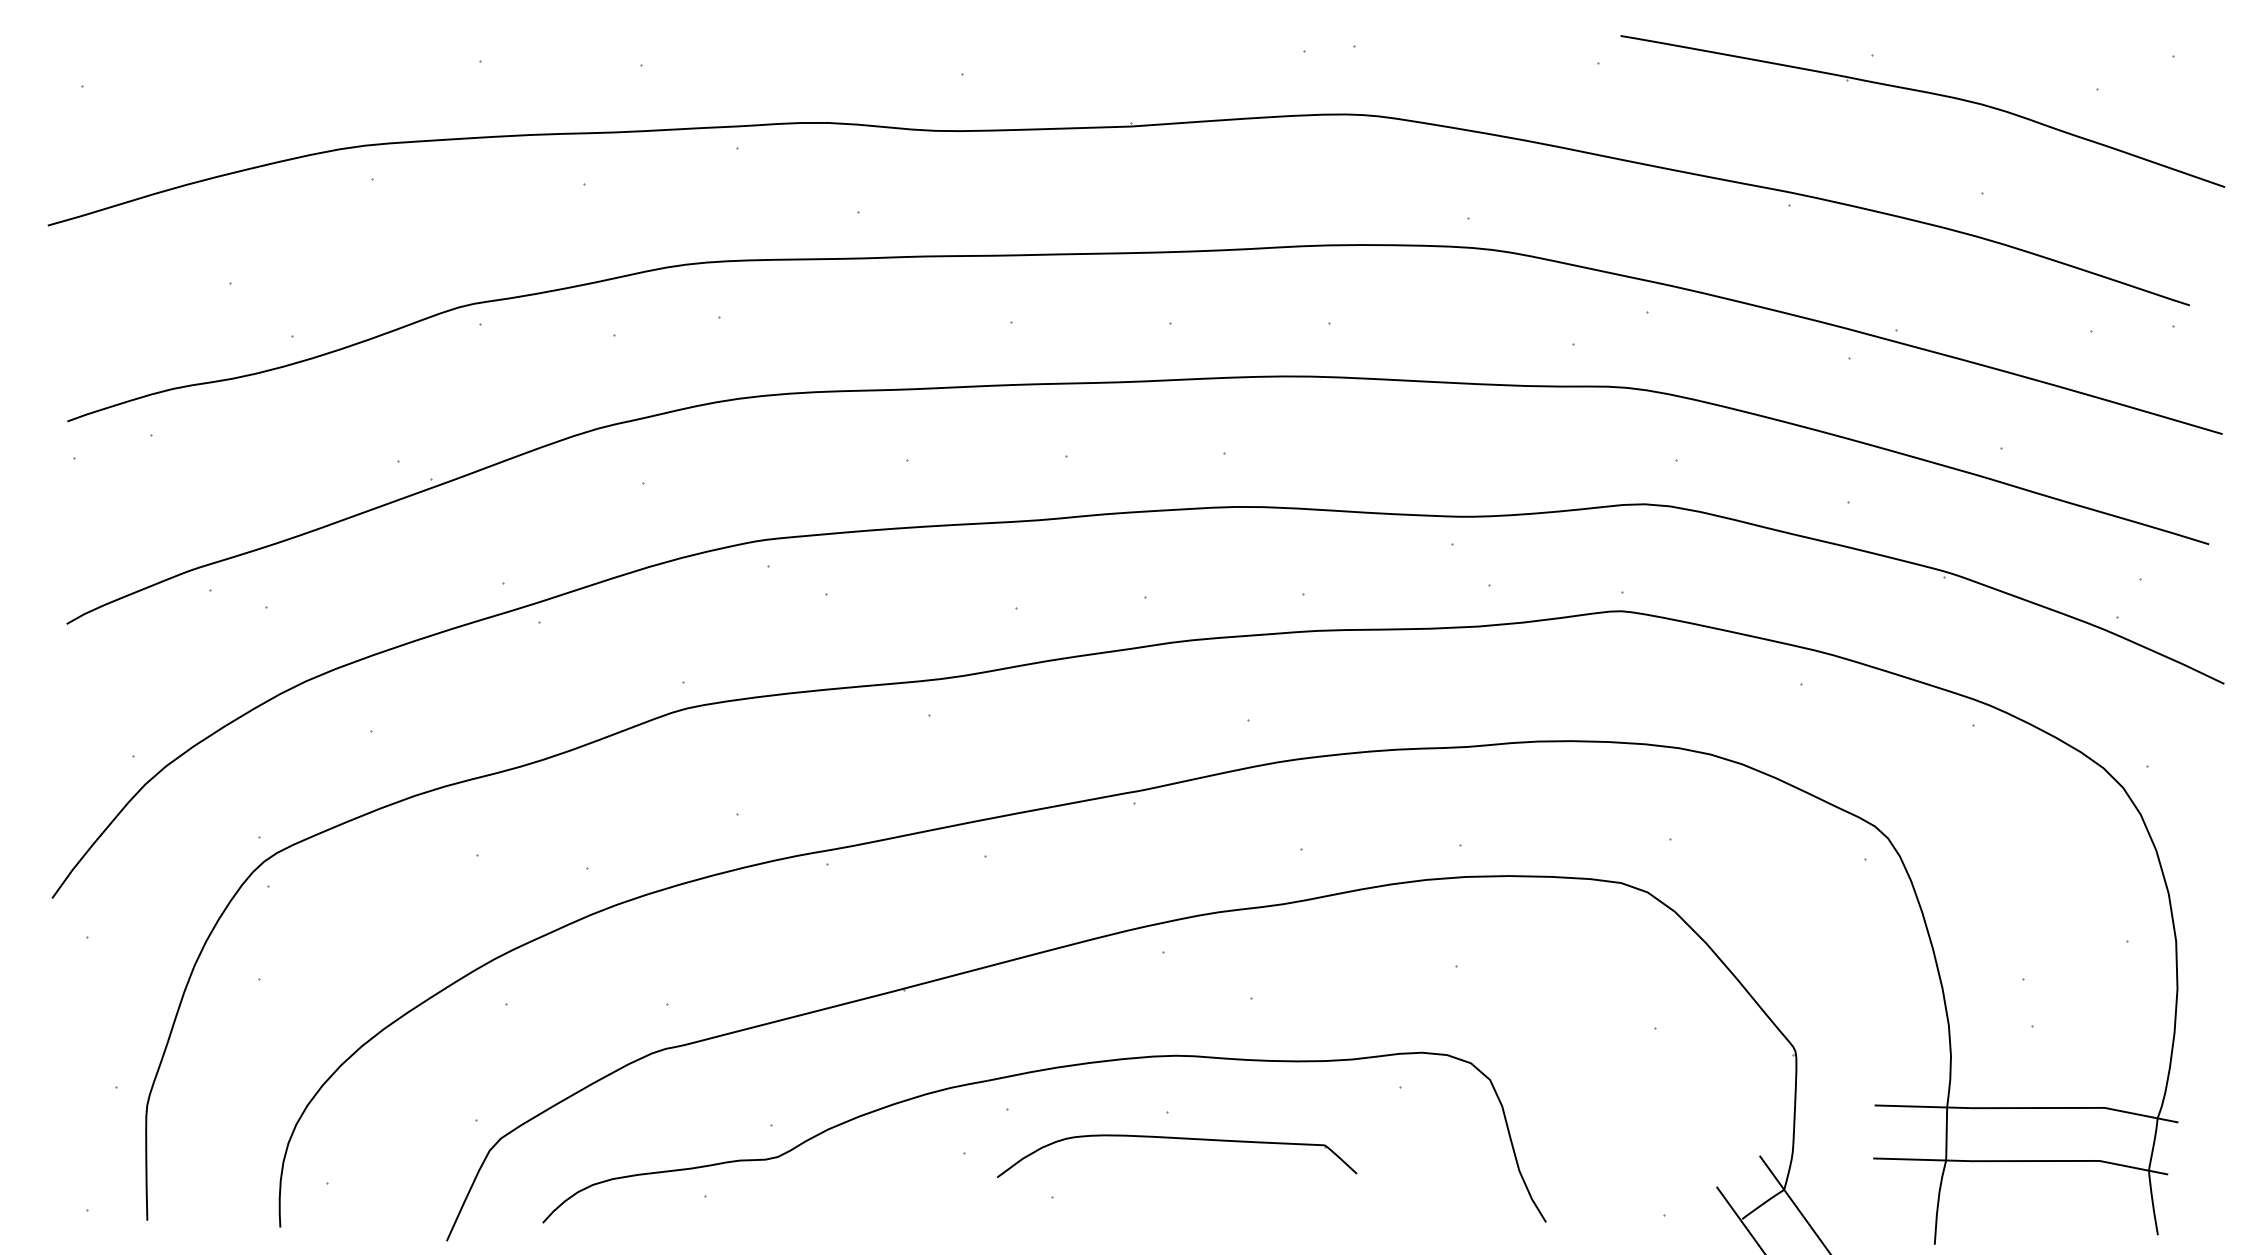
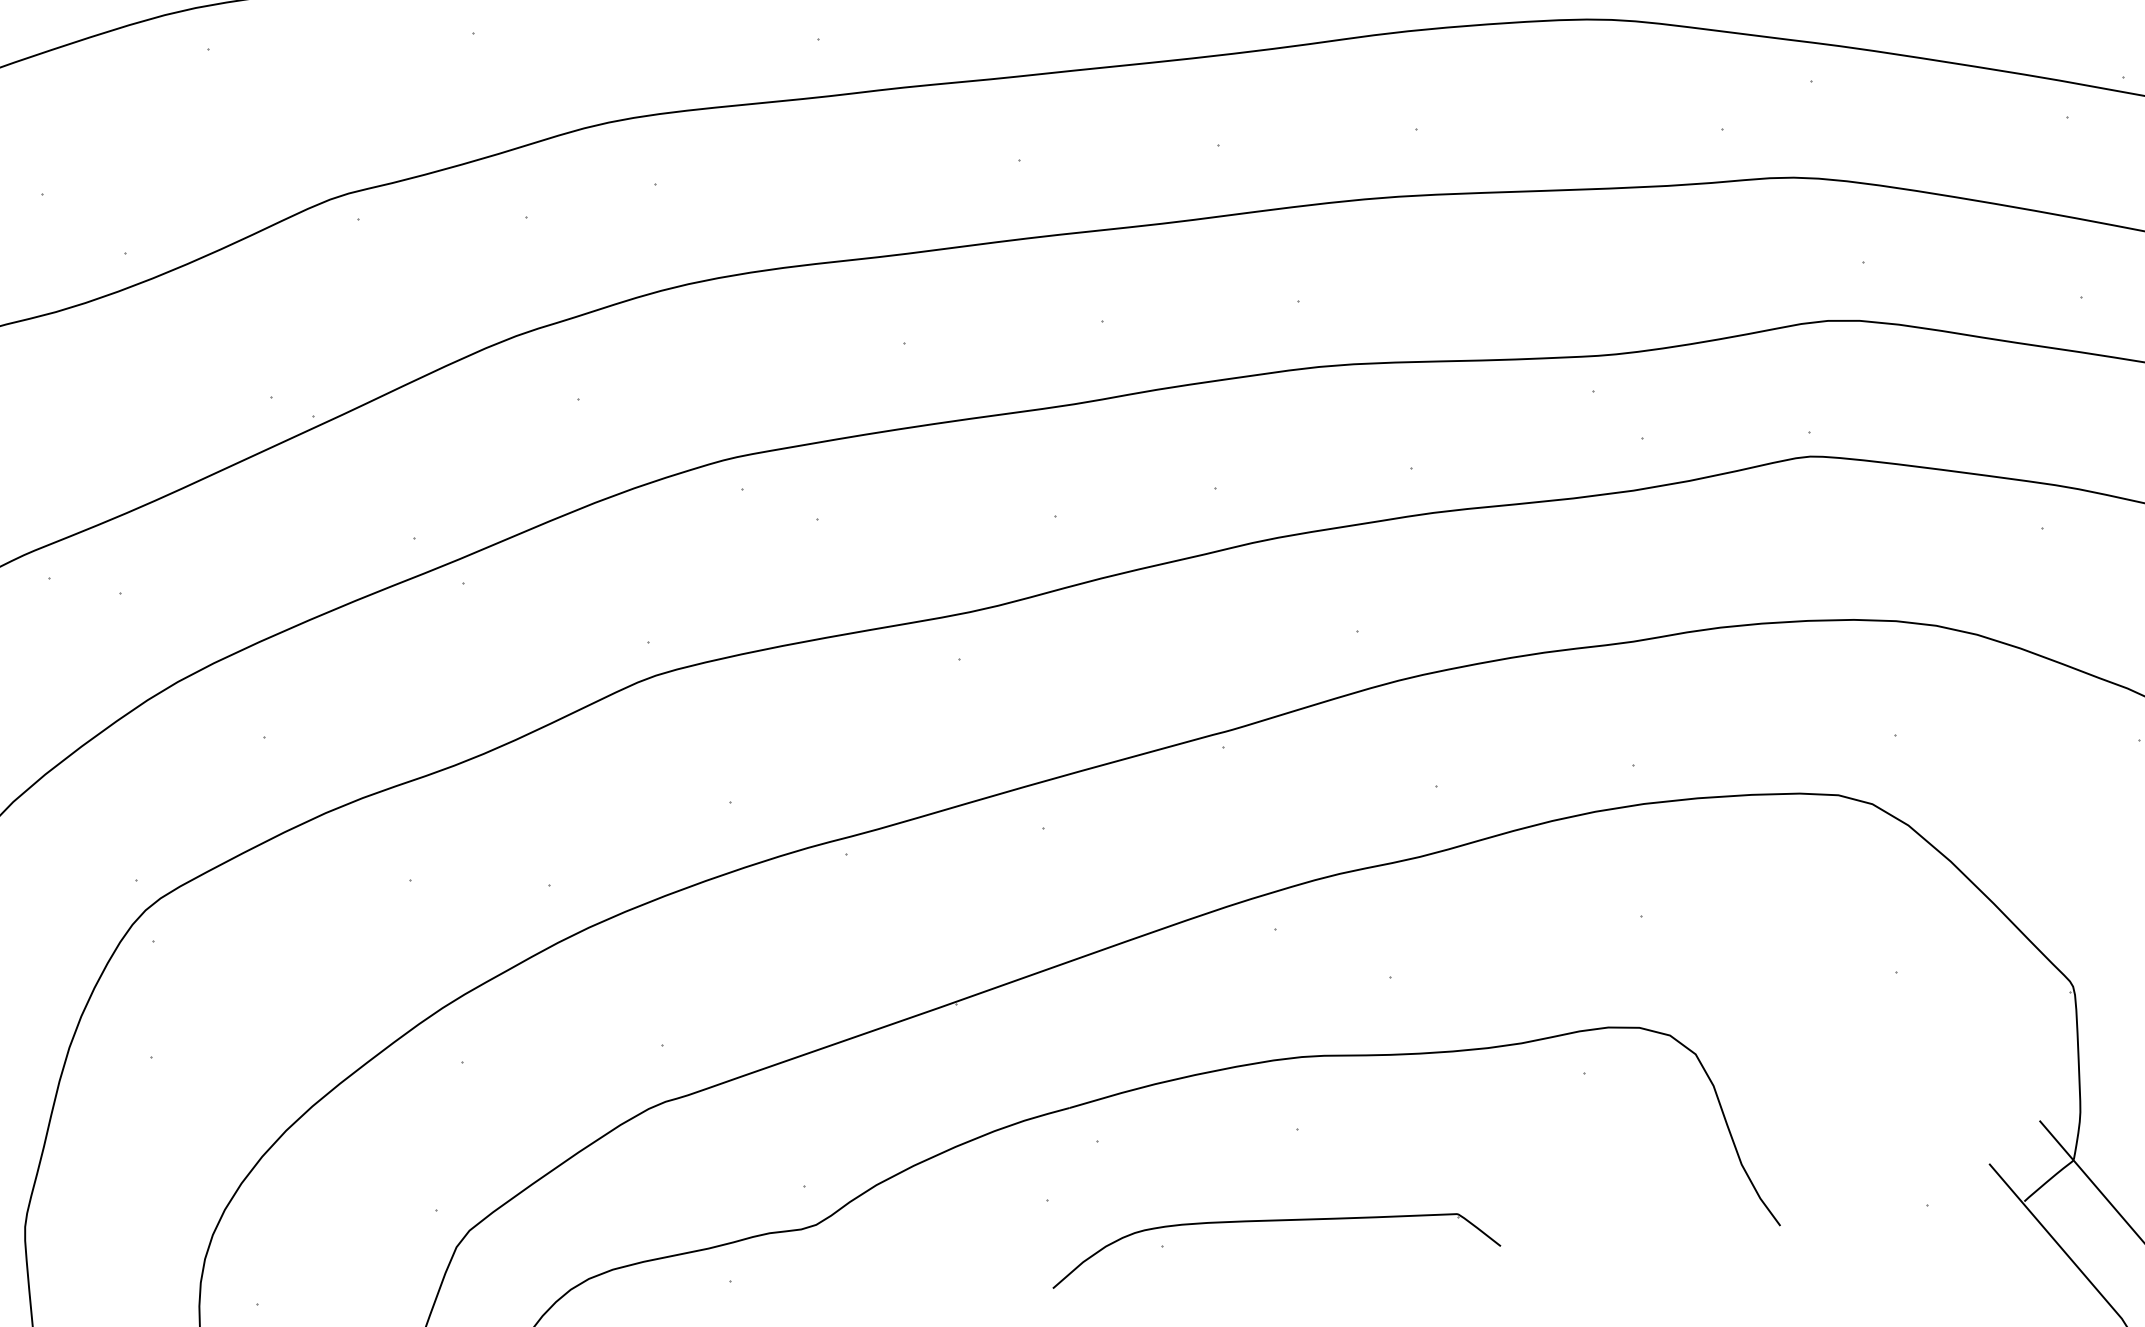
part: (1178, 1139) -> (1274, 1222), moved

